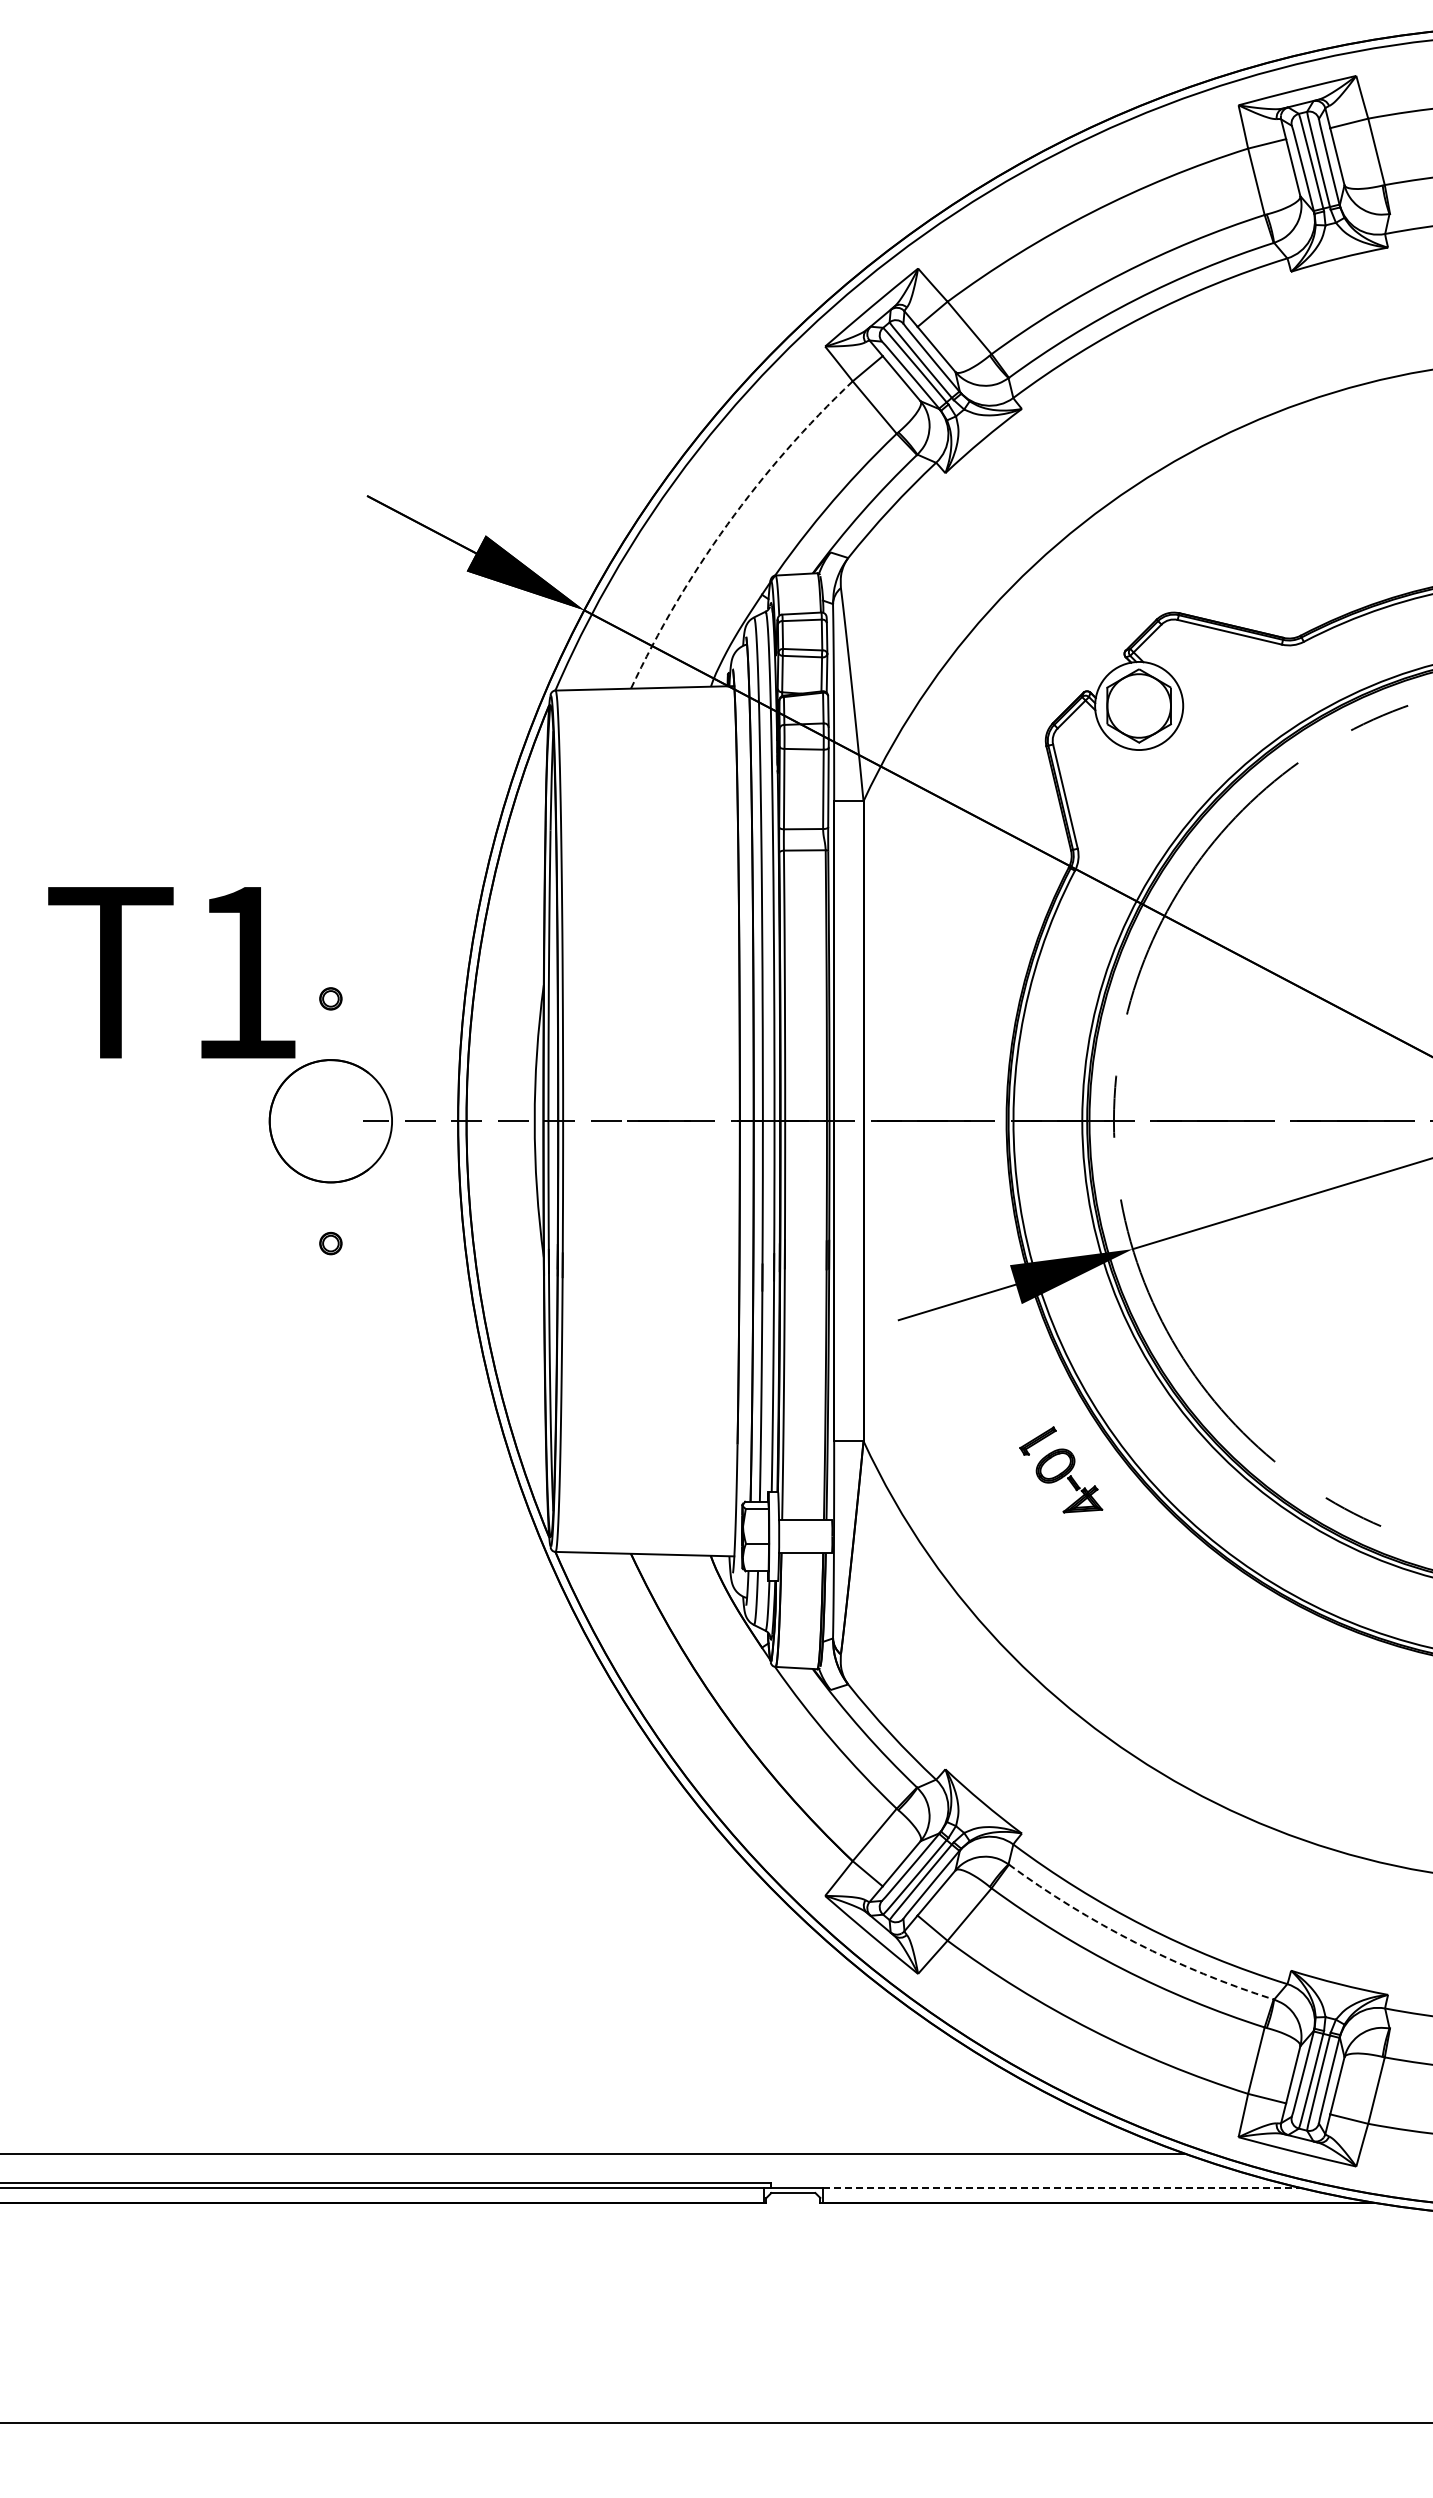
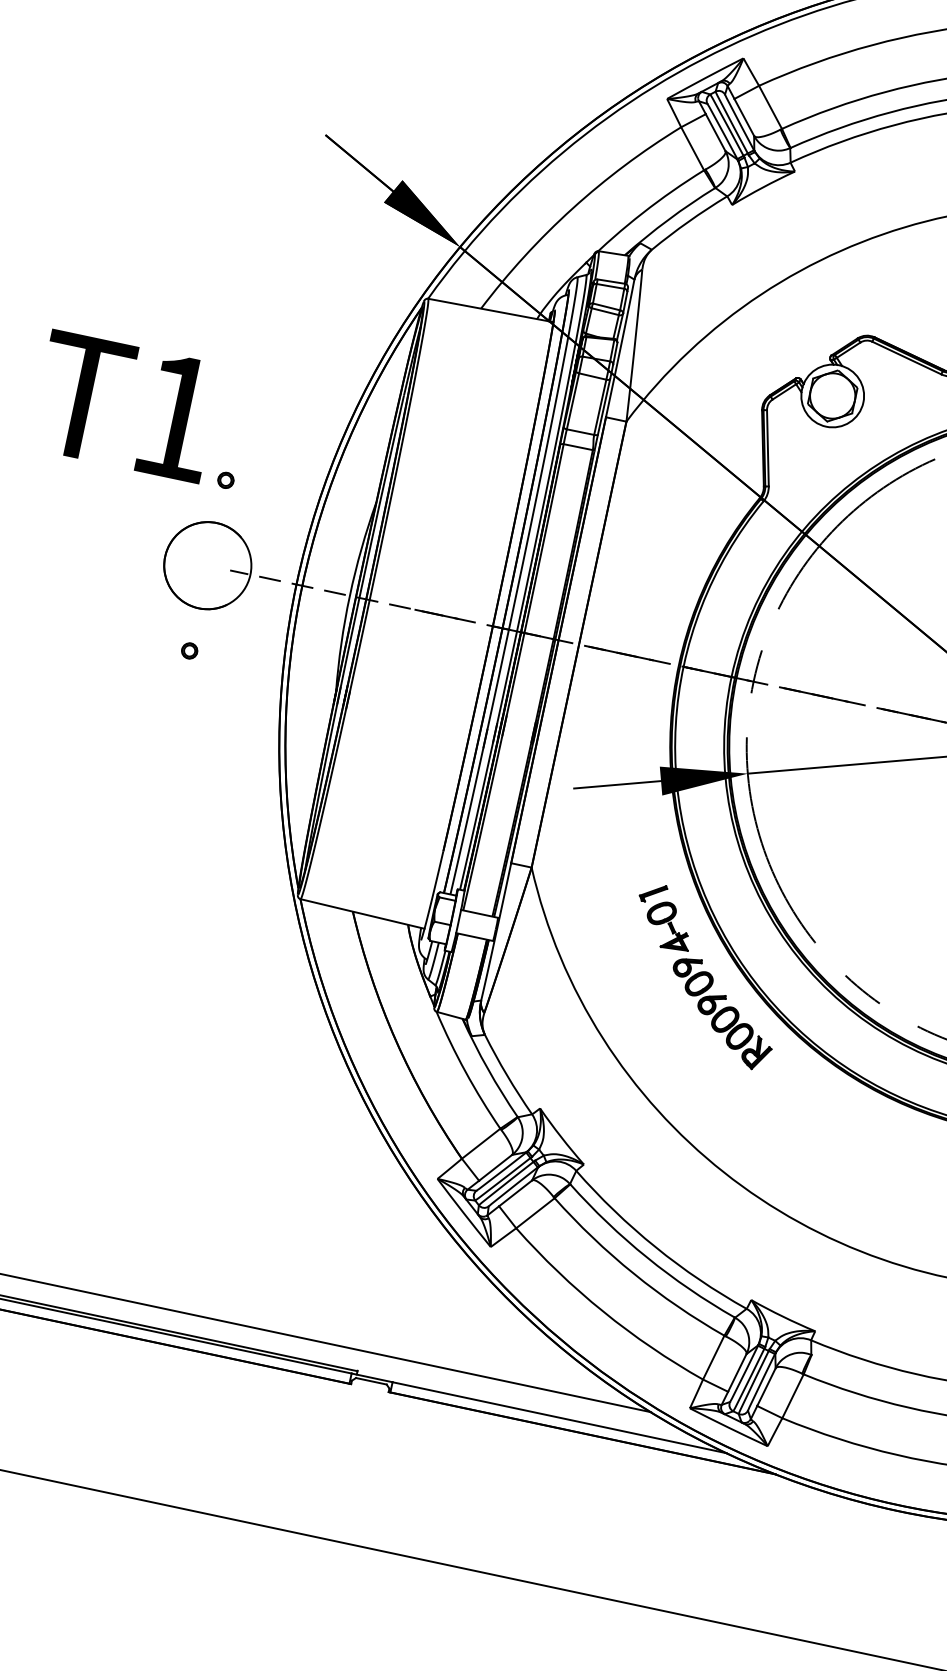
arc: (727, 524) -> (572, 208), dashed -> solid
text: (171, 972) -> (125, 406), moved
part: (1166, 1586) -> (721, 1013), added
arc: (1135, 1942) -> (646, 1257), dashed -> solid
line: (1062, 2188) -> (559, 1417), dashed -> solid

